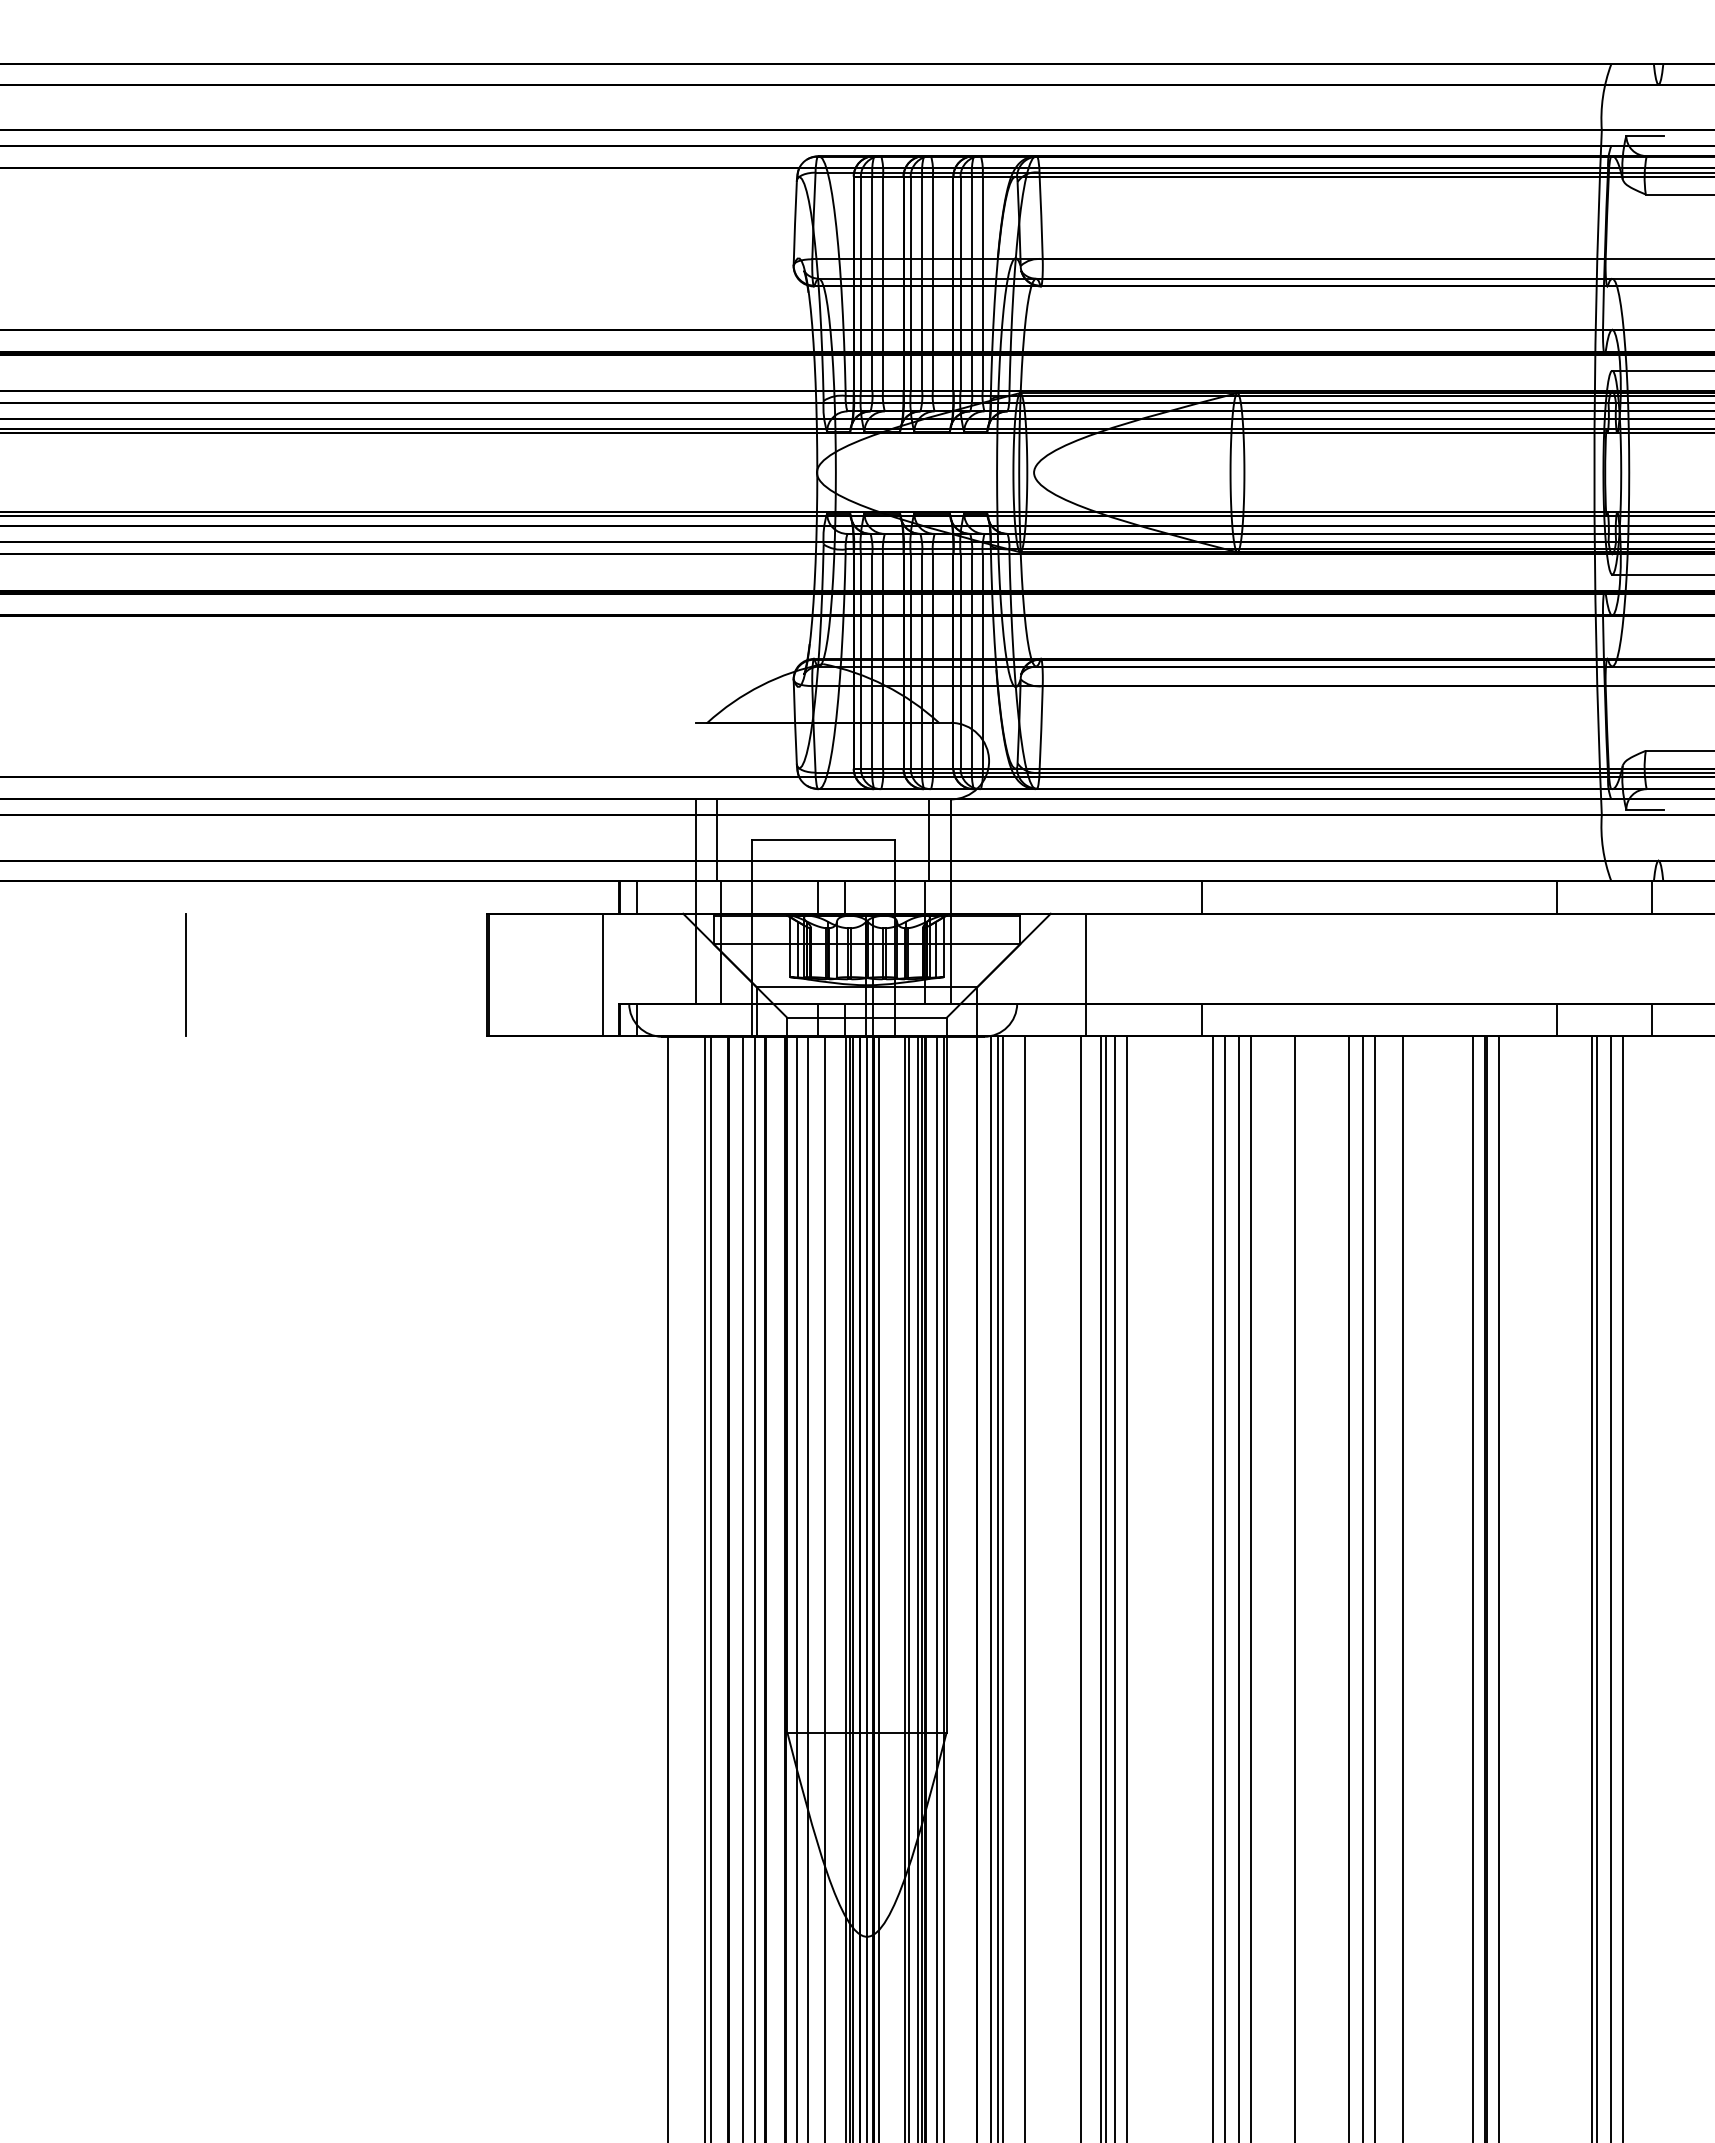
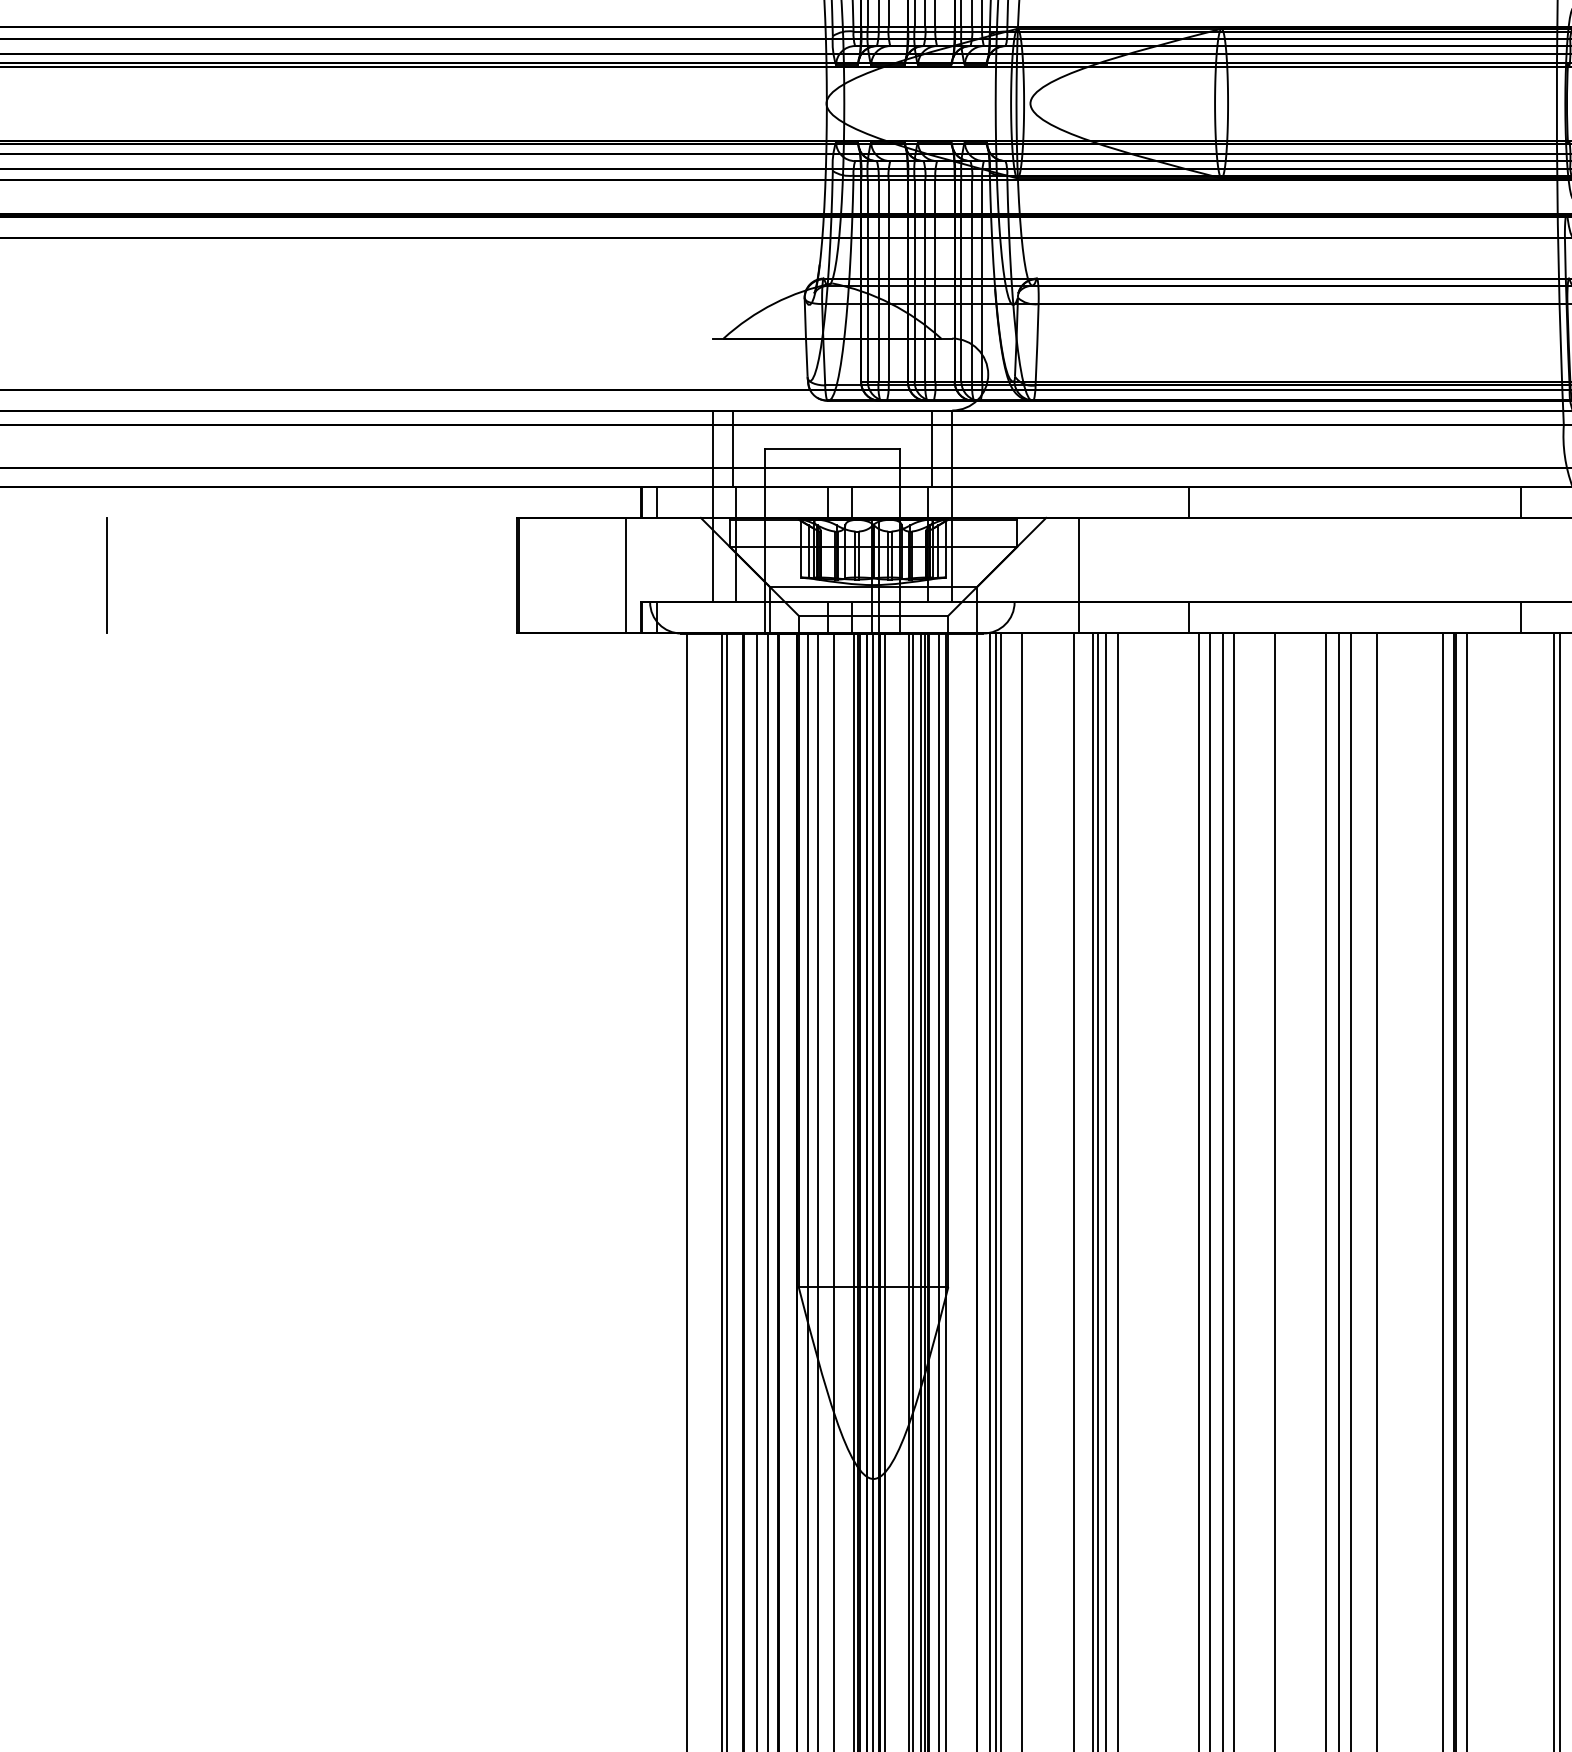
line: (185, 974) -> (106, 575), moved

